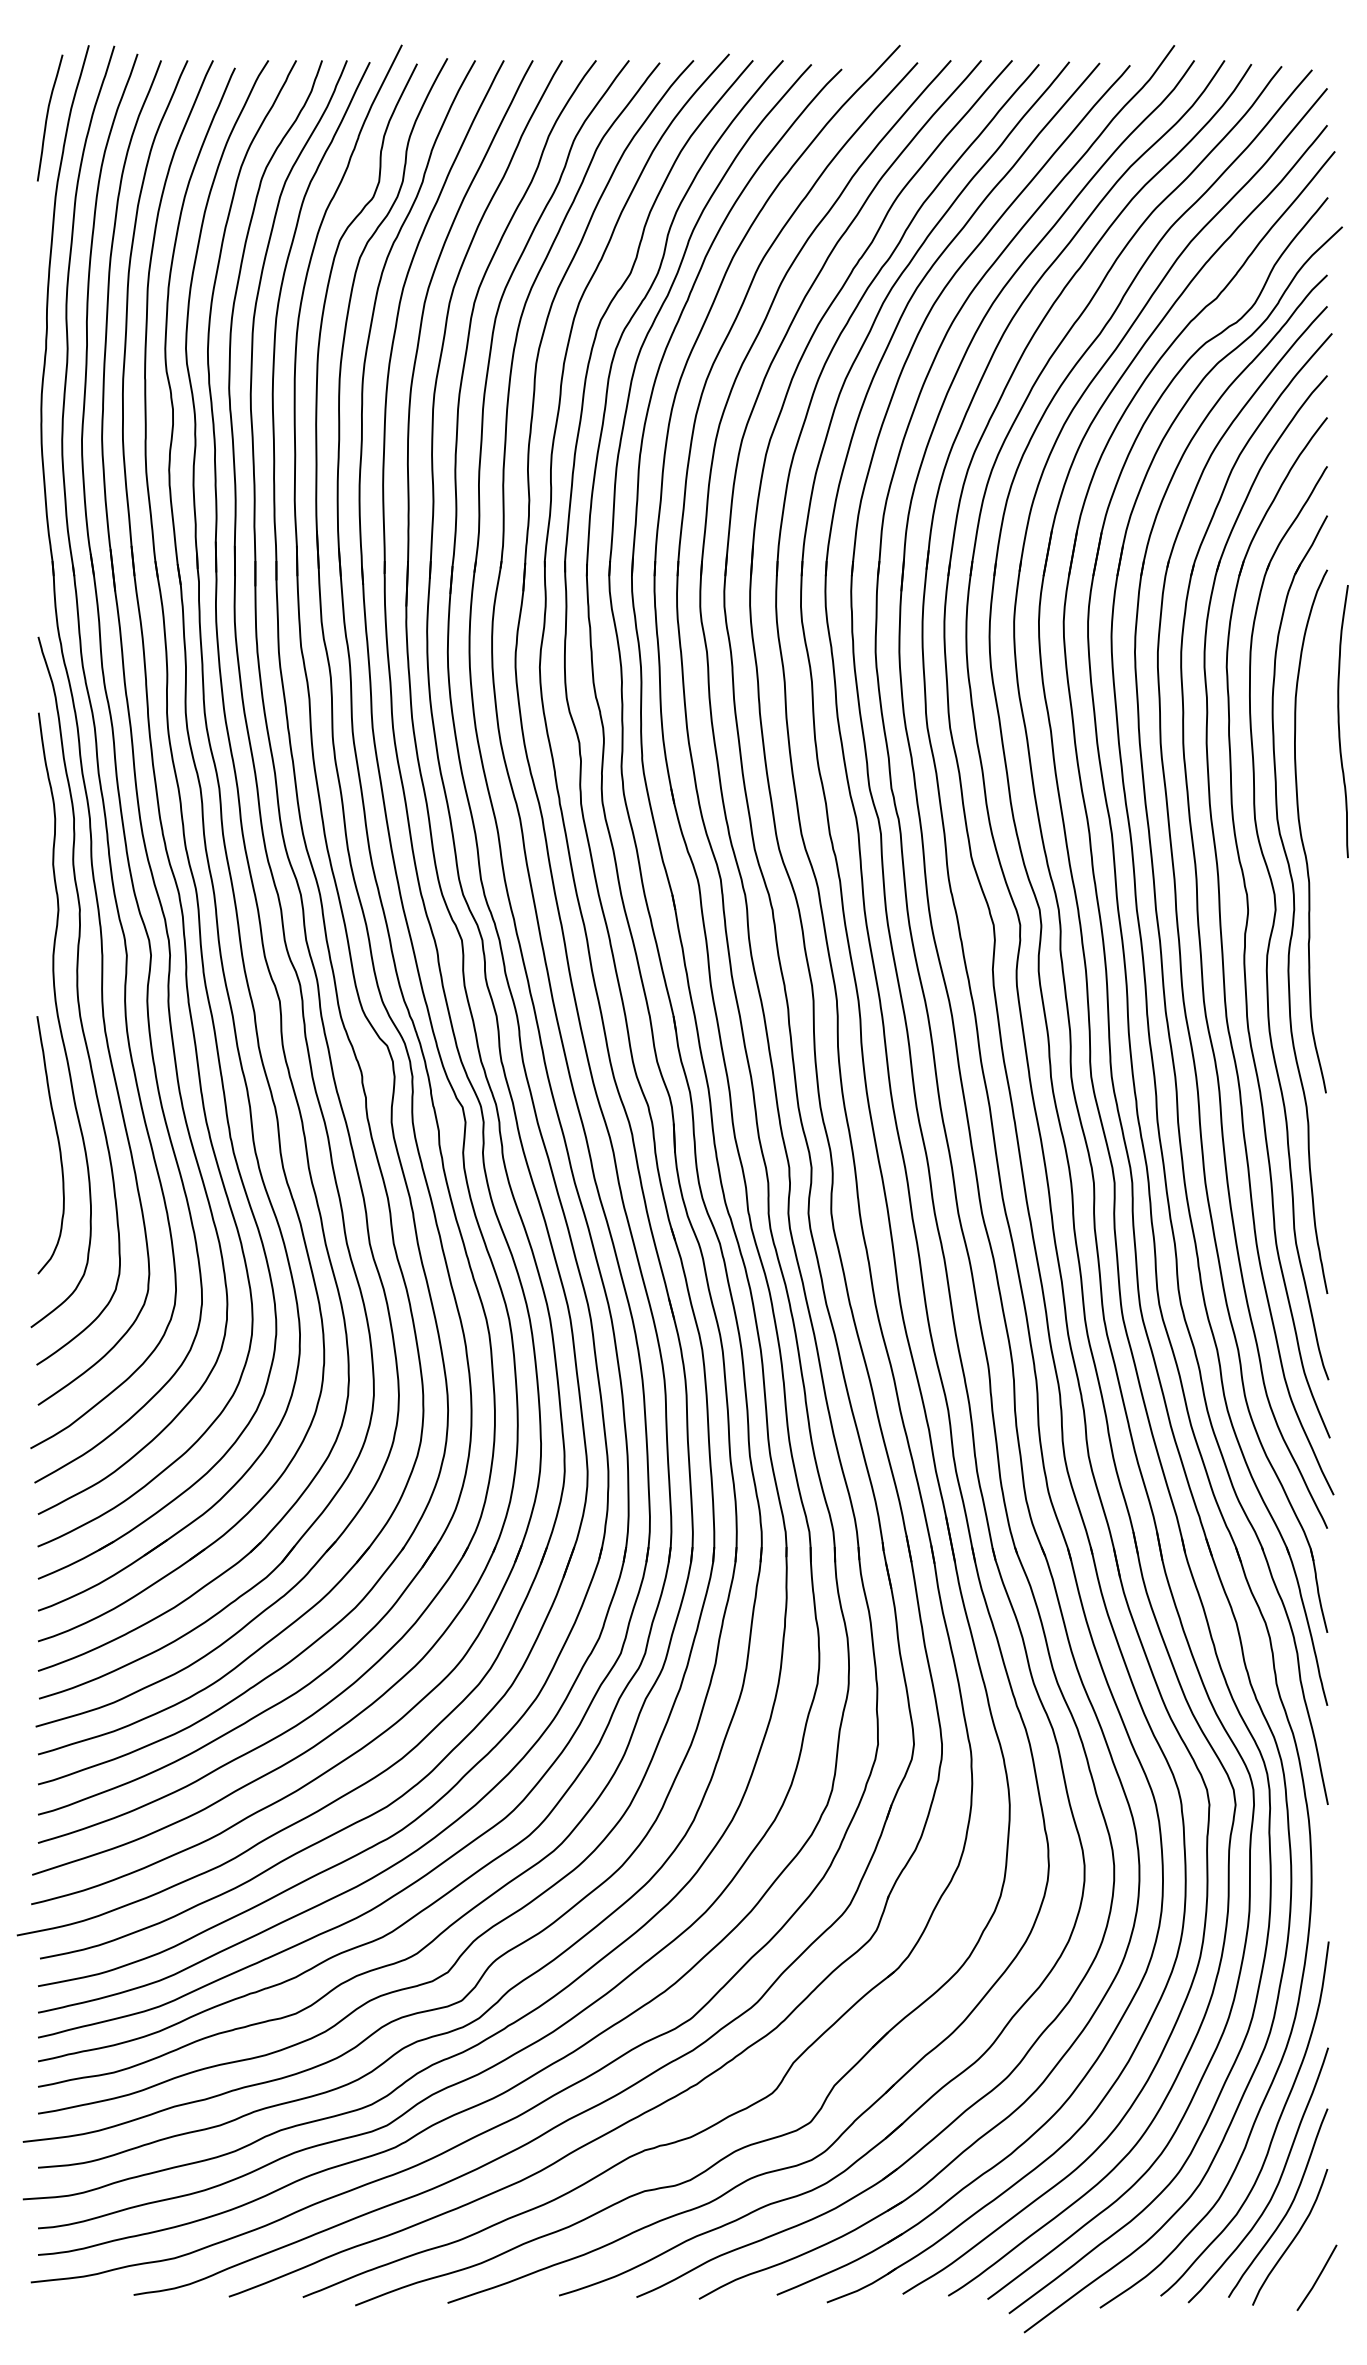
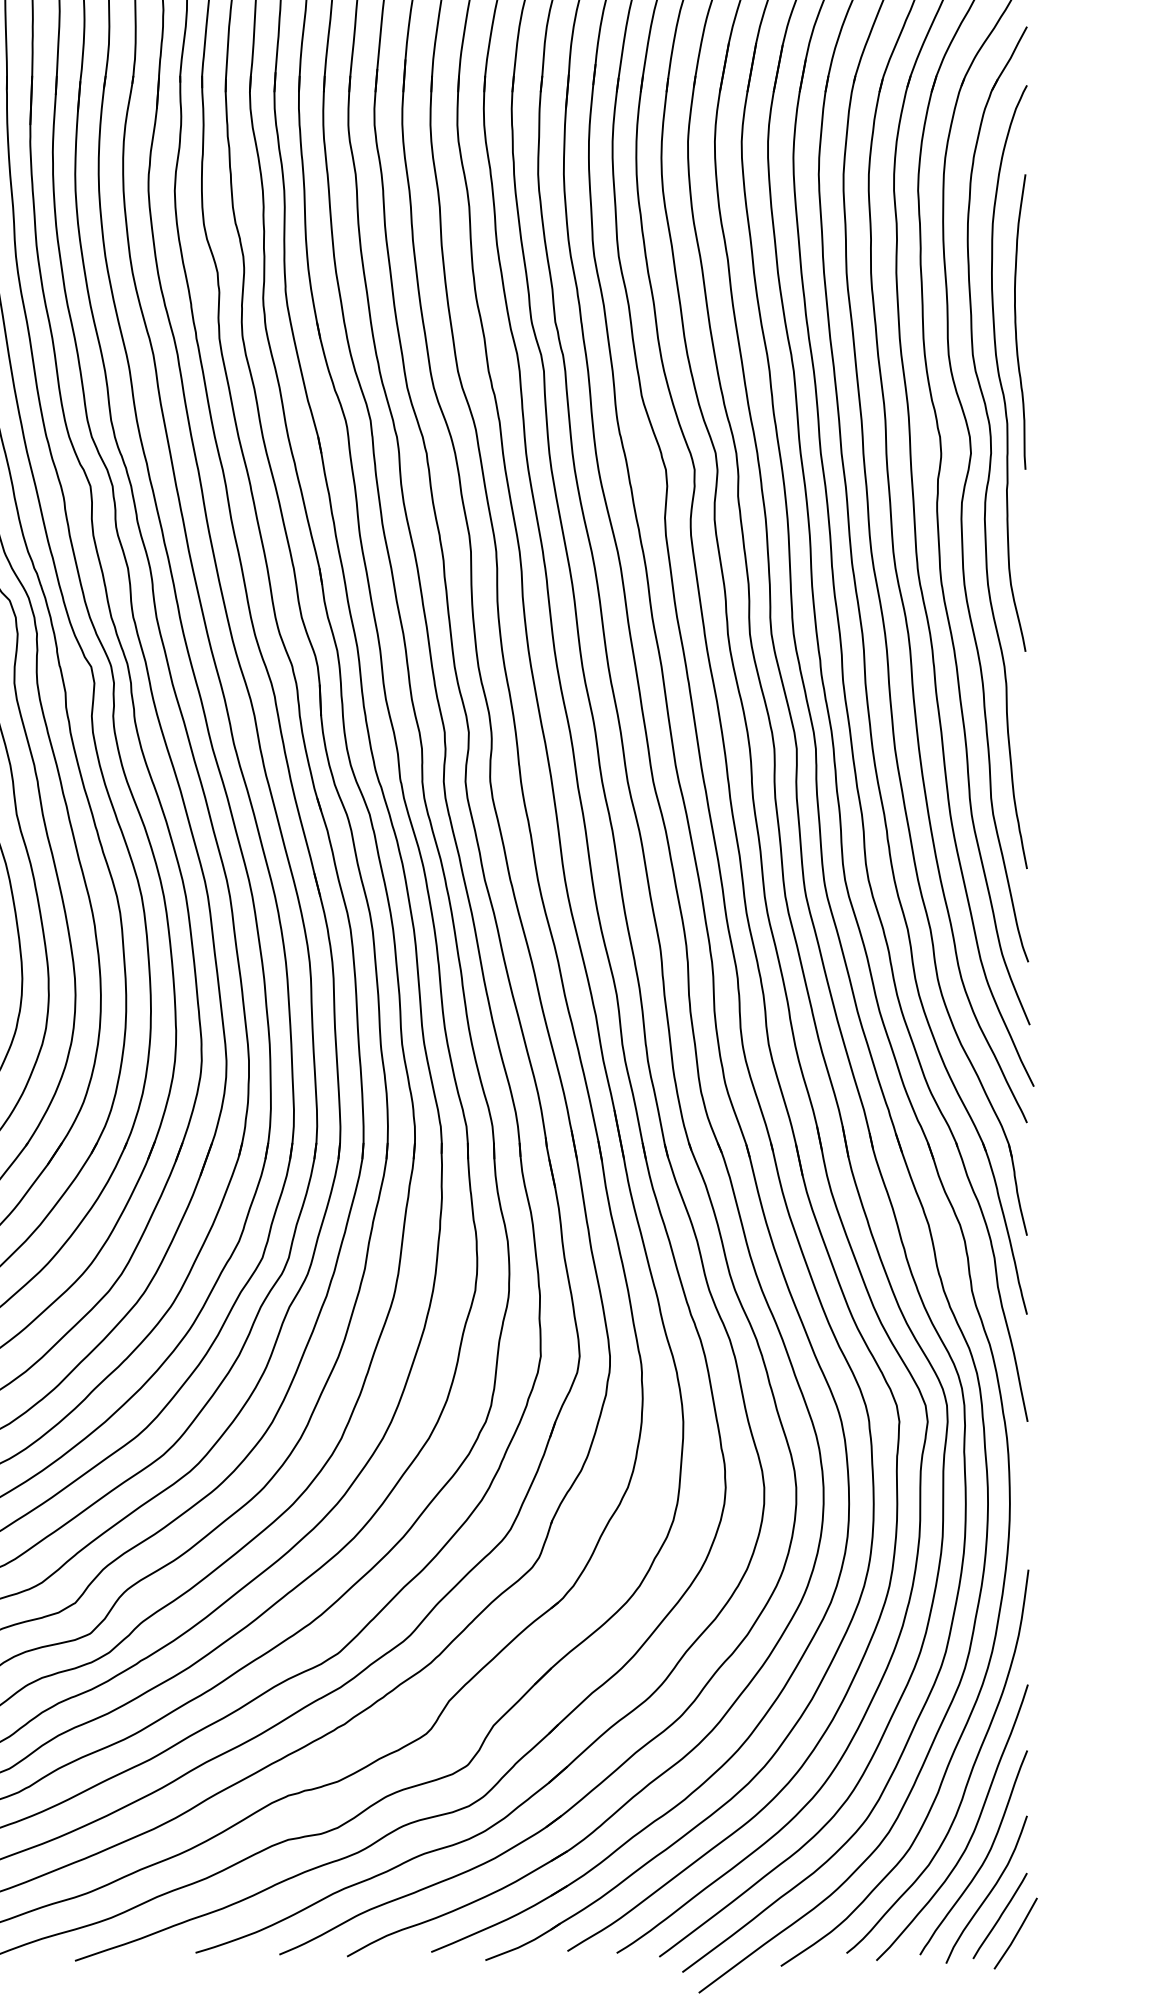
curve: (1339, 721) -> (1016, 321), moved
line: (1302, 2261) -> (1000, 1915), added

